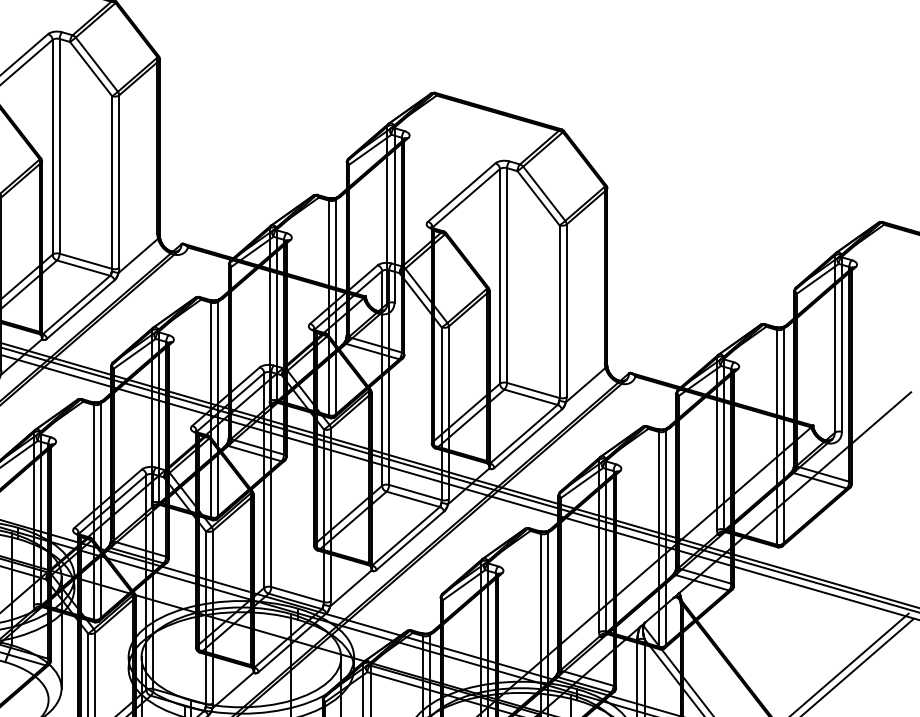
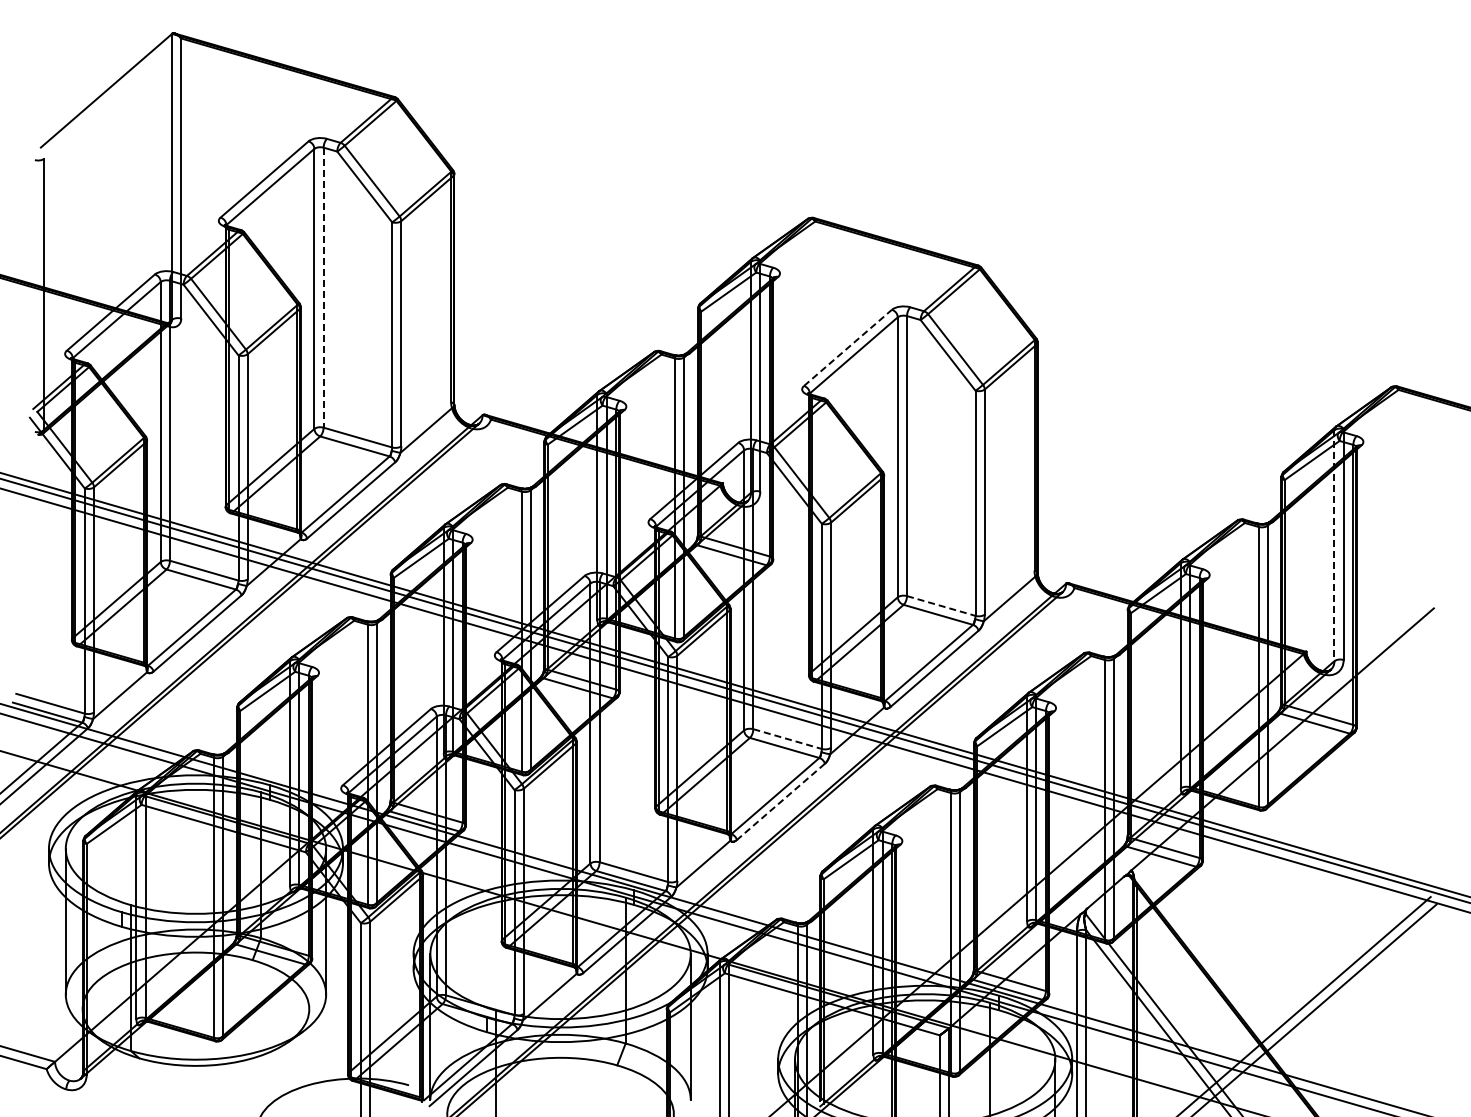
line: (59, 146) -> (323, 288), solid -> dashed
line: (462, 192) -> (848, 347), solid -> dashed
line: (834, 344) -> (1334, 546), solid -> dashed
line: (533, 390) -> (941, 605), solid -> dashed
line: (415, 492) -> (787, 739), solid -> dashed
line: (410, 541) -> (780, 802), solid -> dashed

